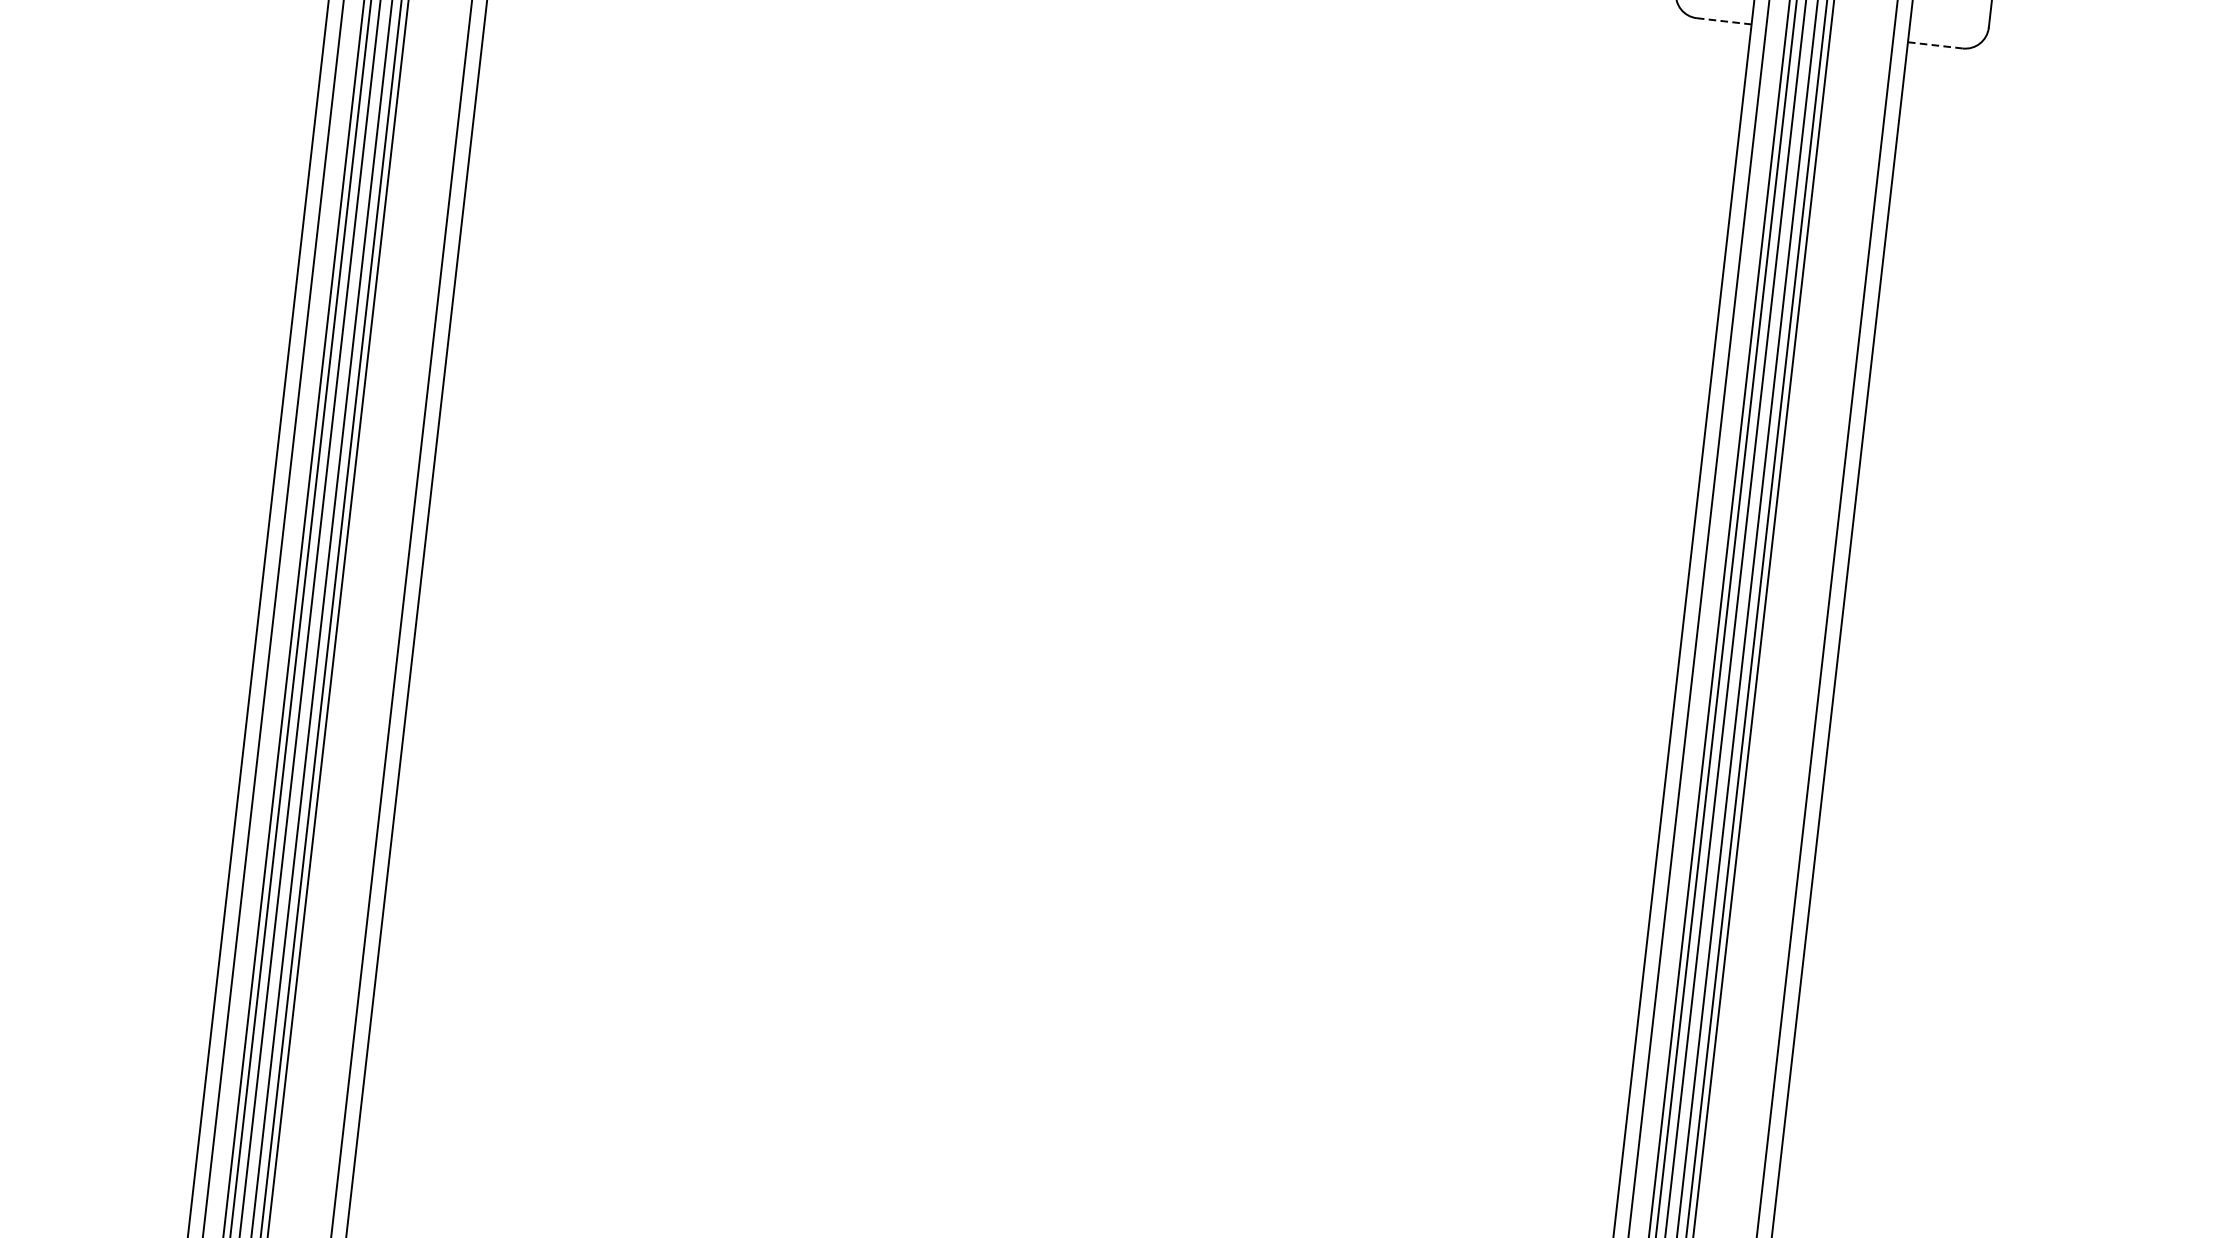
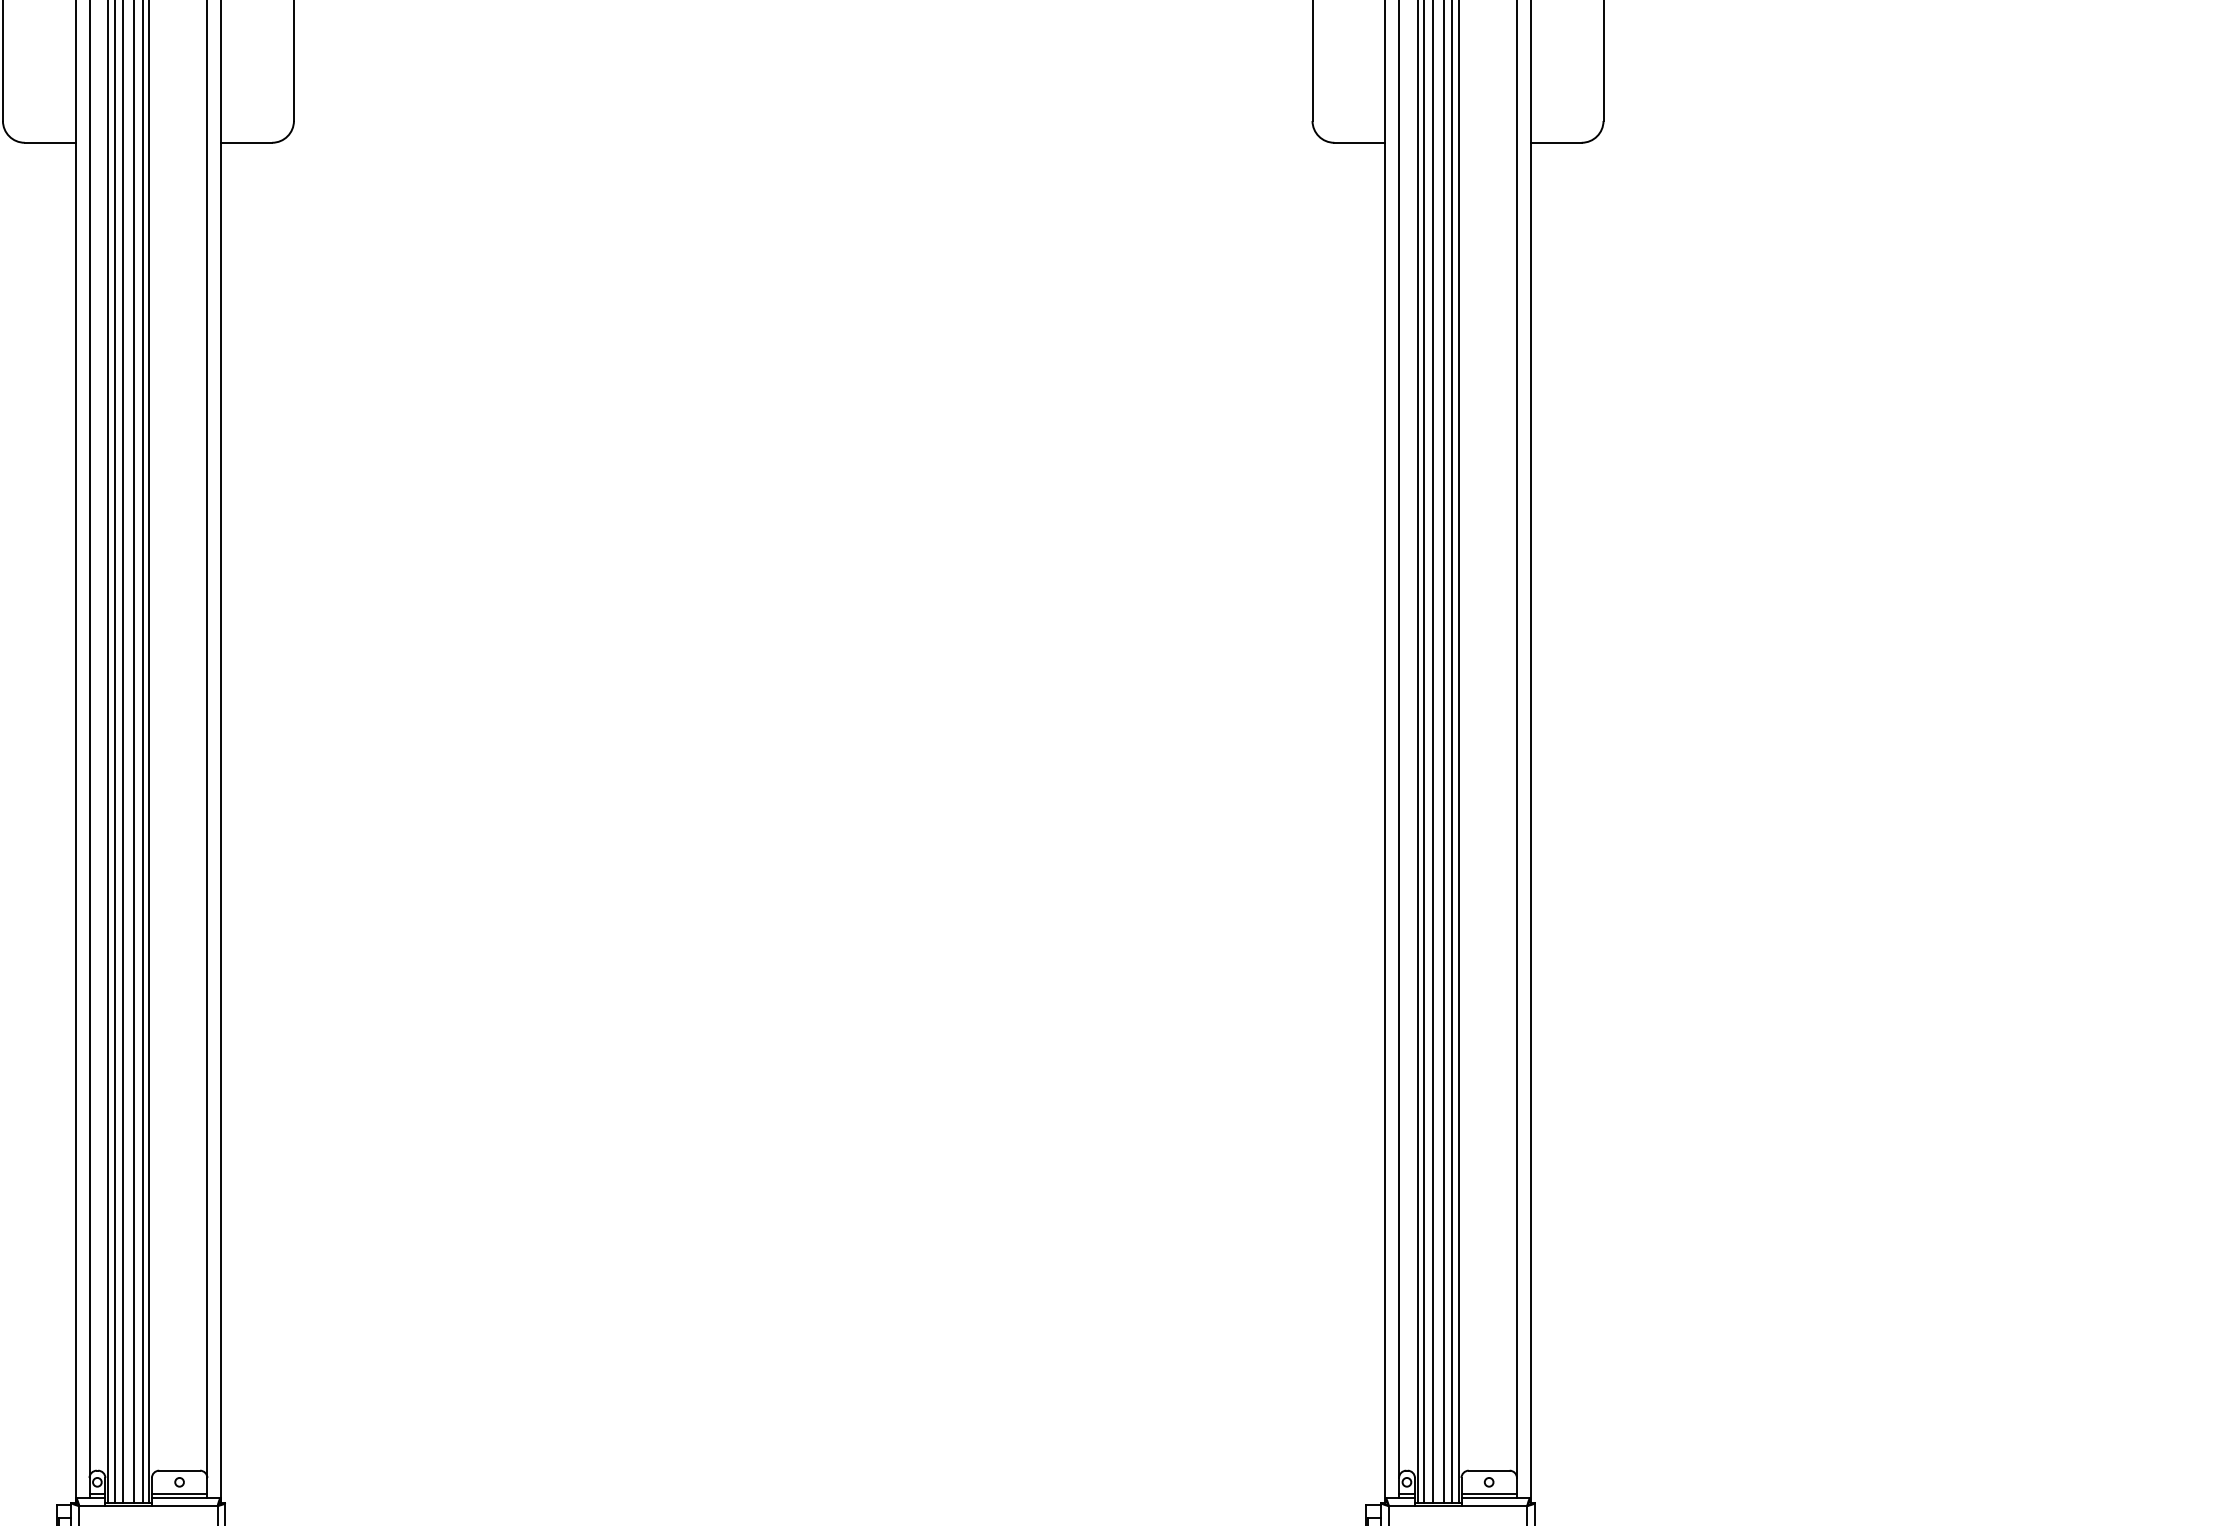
line: (1725, 21) -> (1360, 142), dashed -> solid
line: (1935, 45) -> (1556, 142), dashed -> solid

